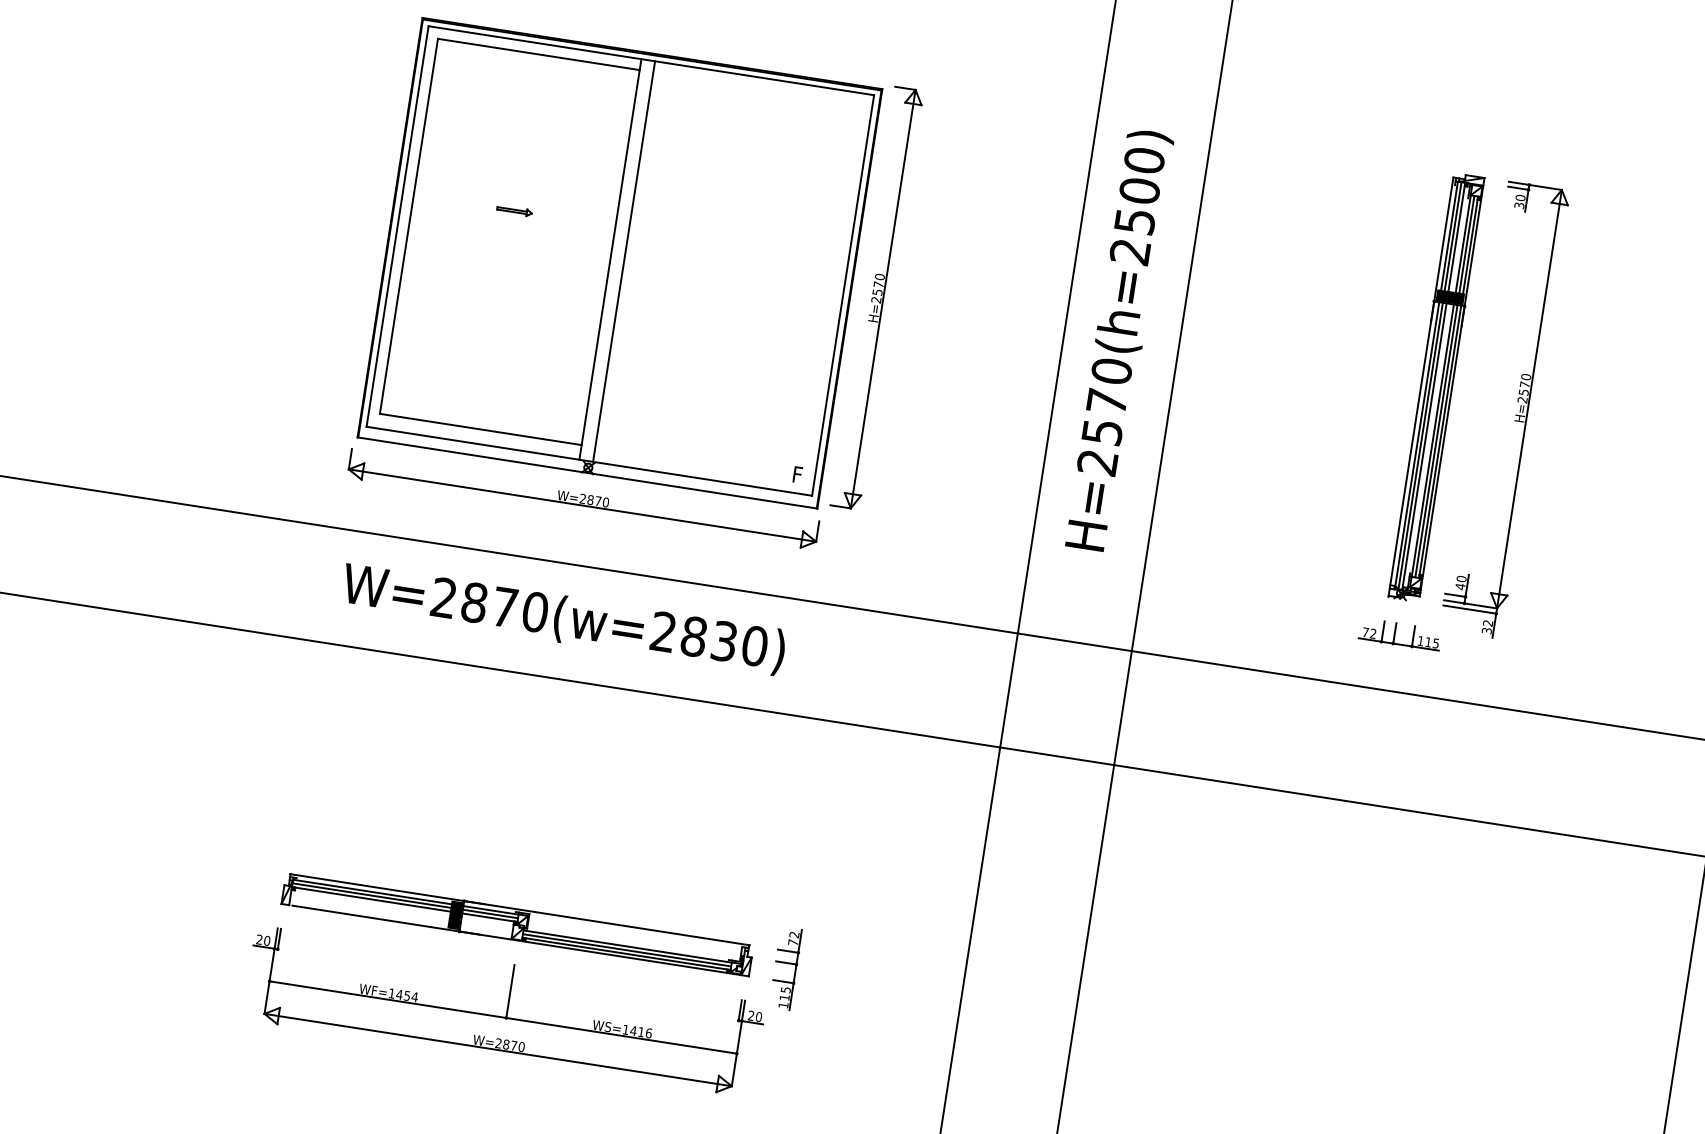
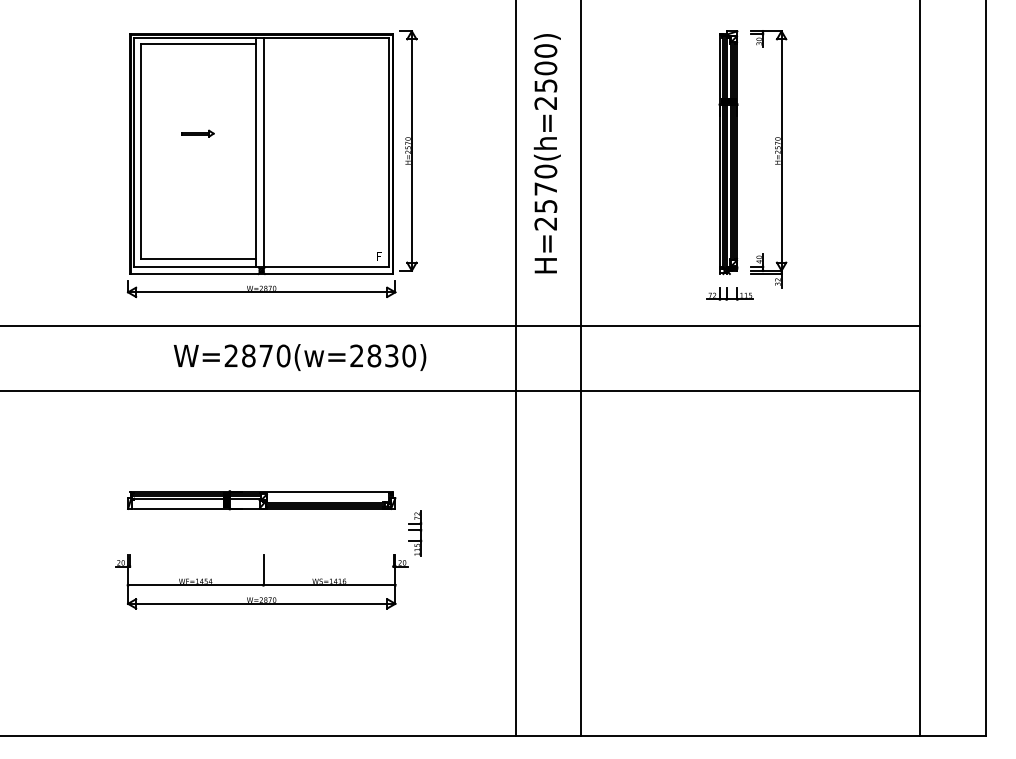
part: (514, 210) -> (198, 133), size x1.6
text: (562, 619) -> (299, 357), moved
part: (517, 925) -> (261, 500), moved

